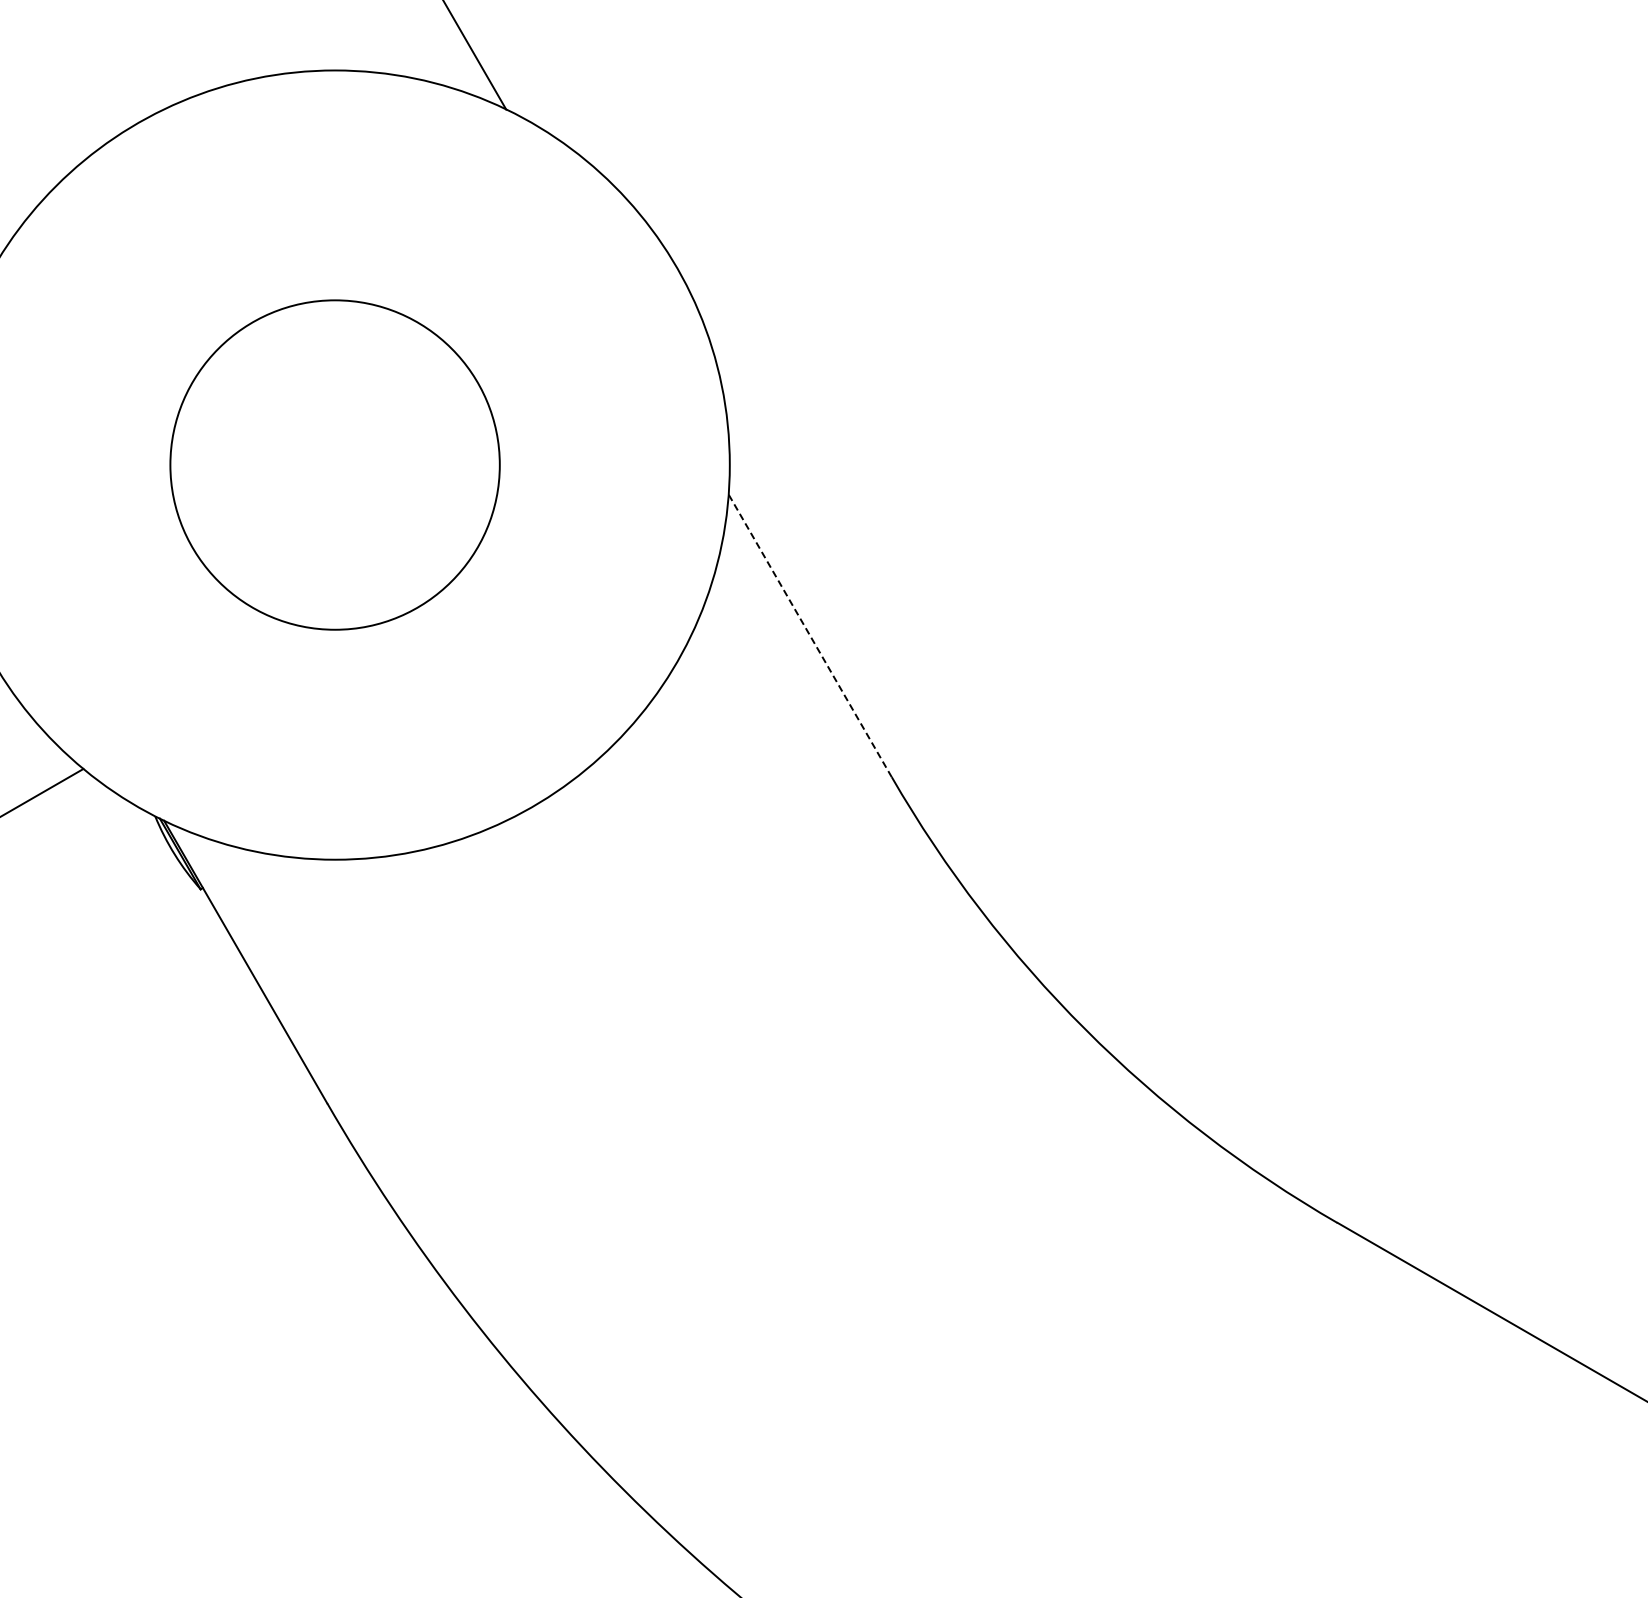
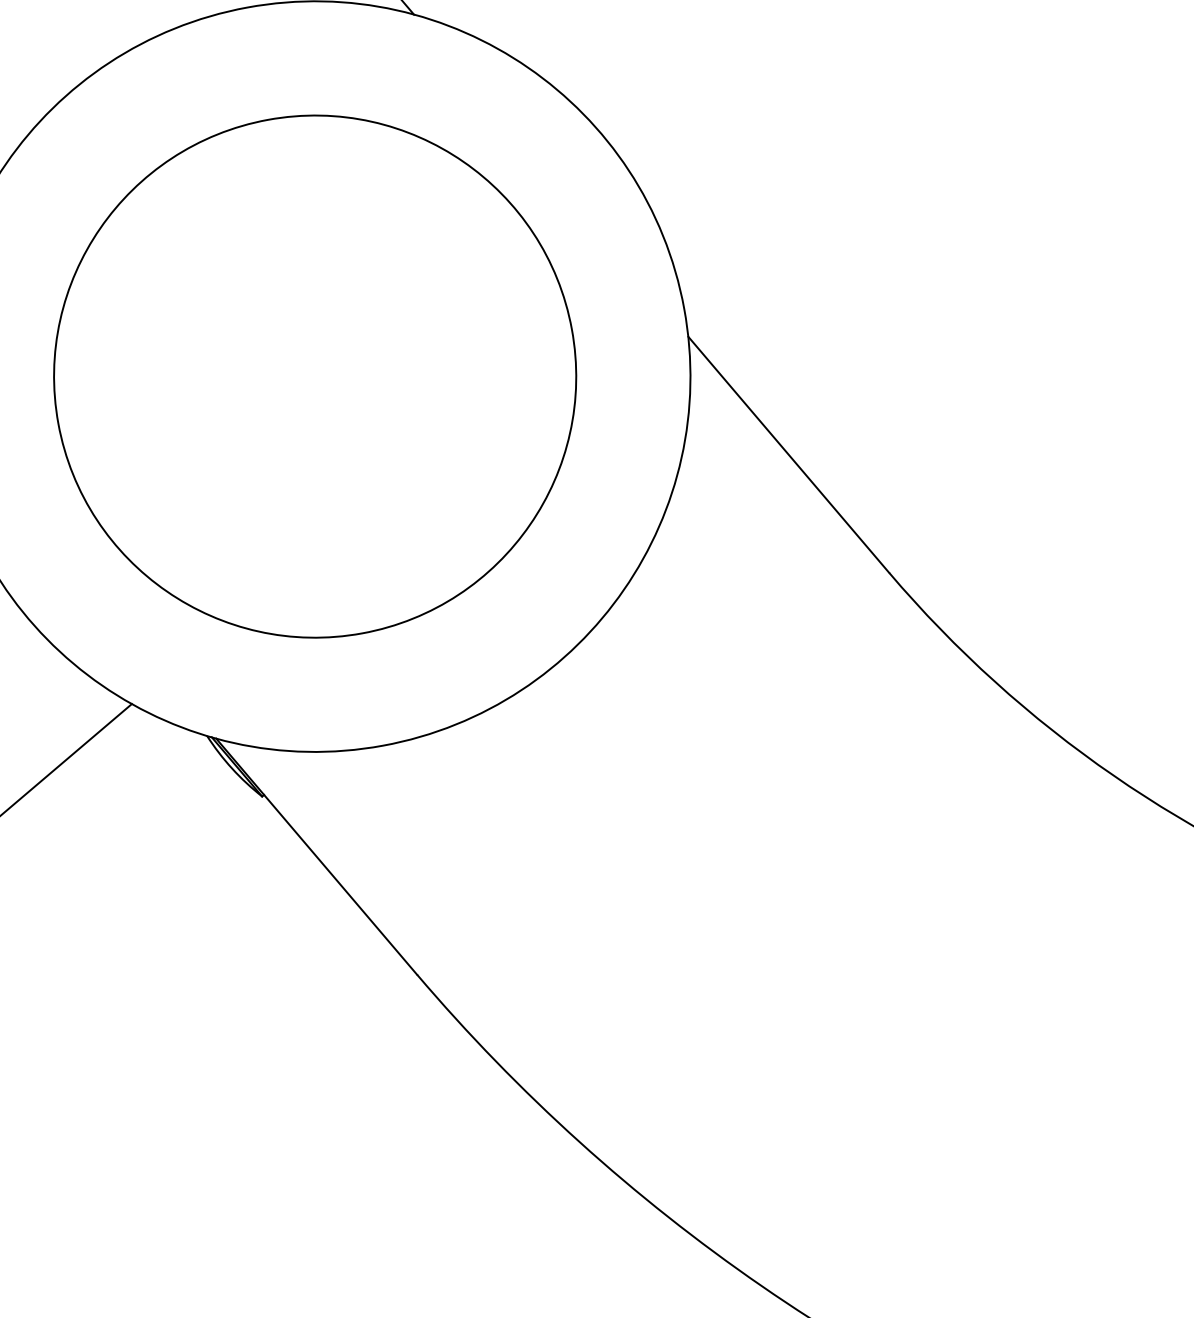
circle: (334, 464) -> (314, 376), size x1.67
line: (810, 635) -> (788, 454), dashed -> solid

